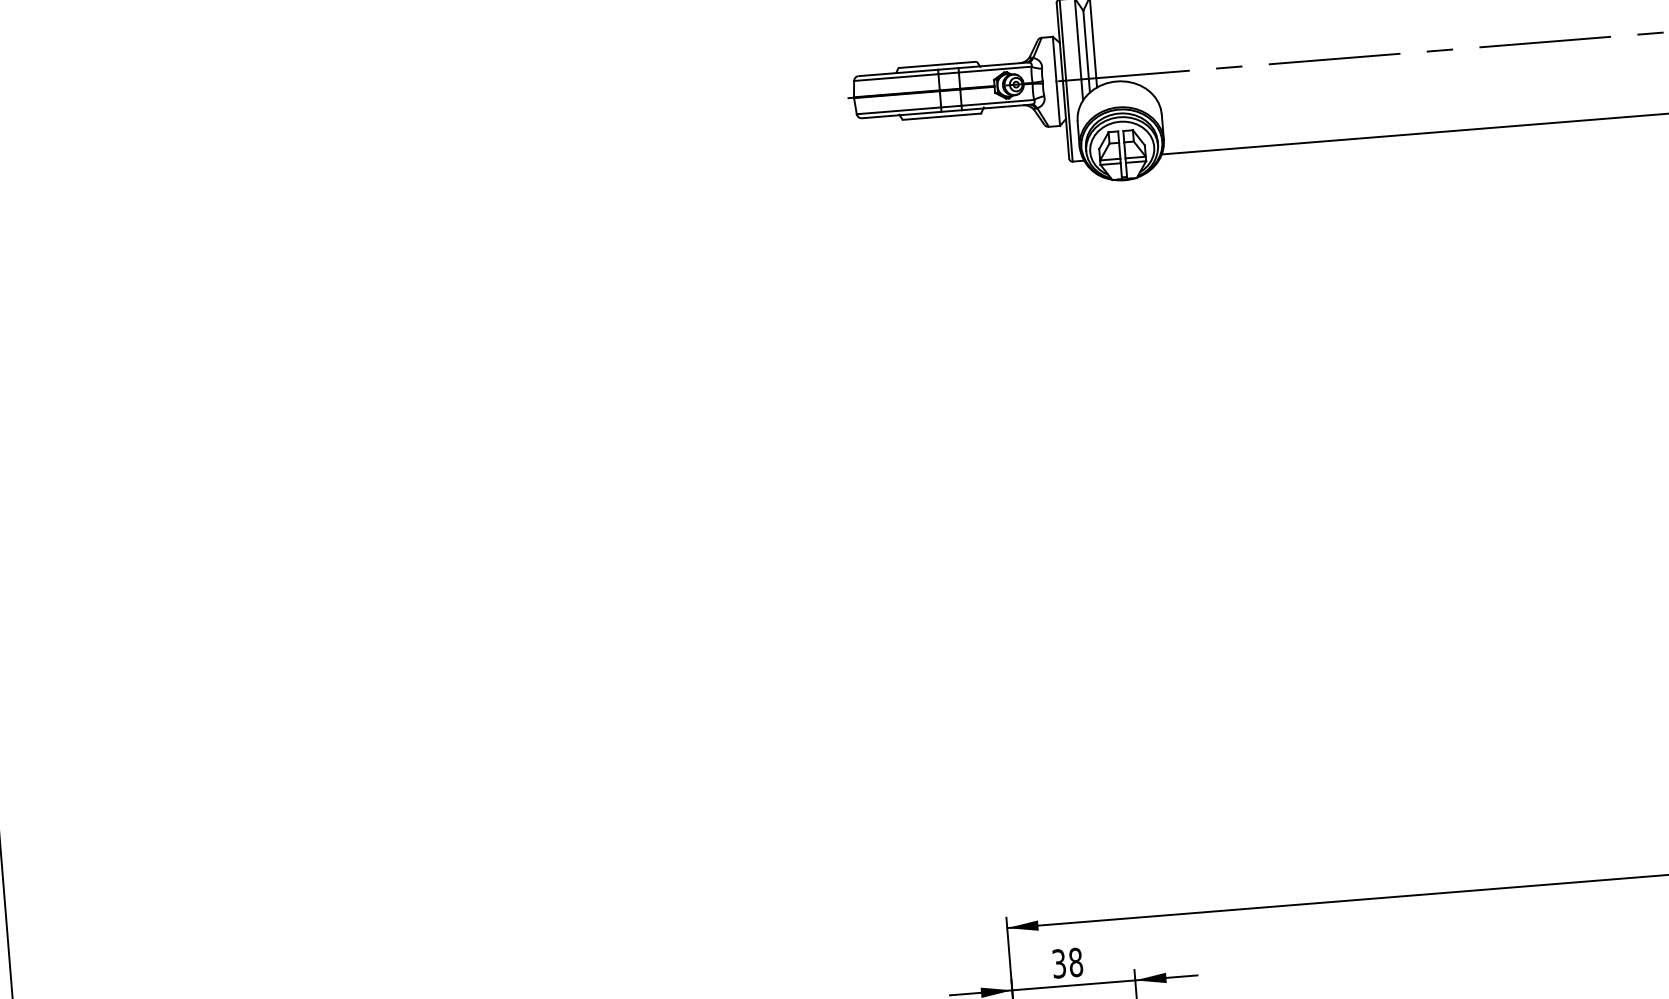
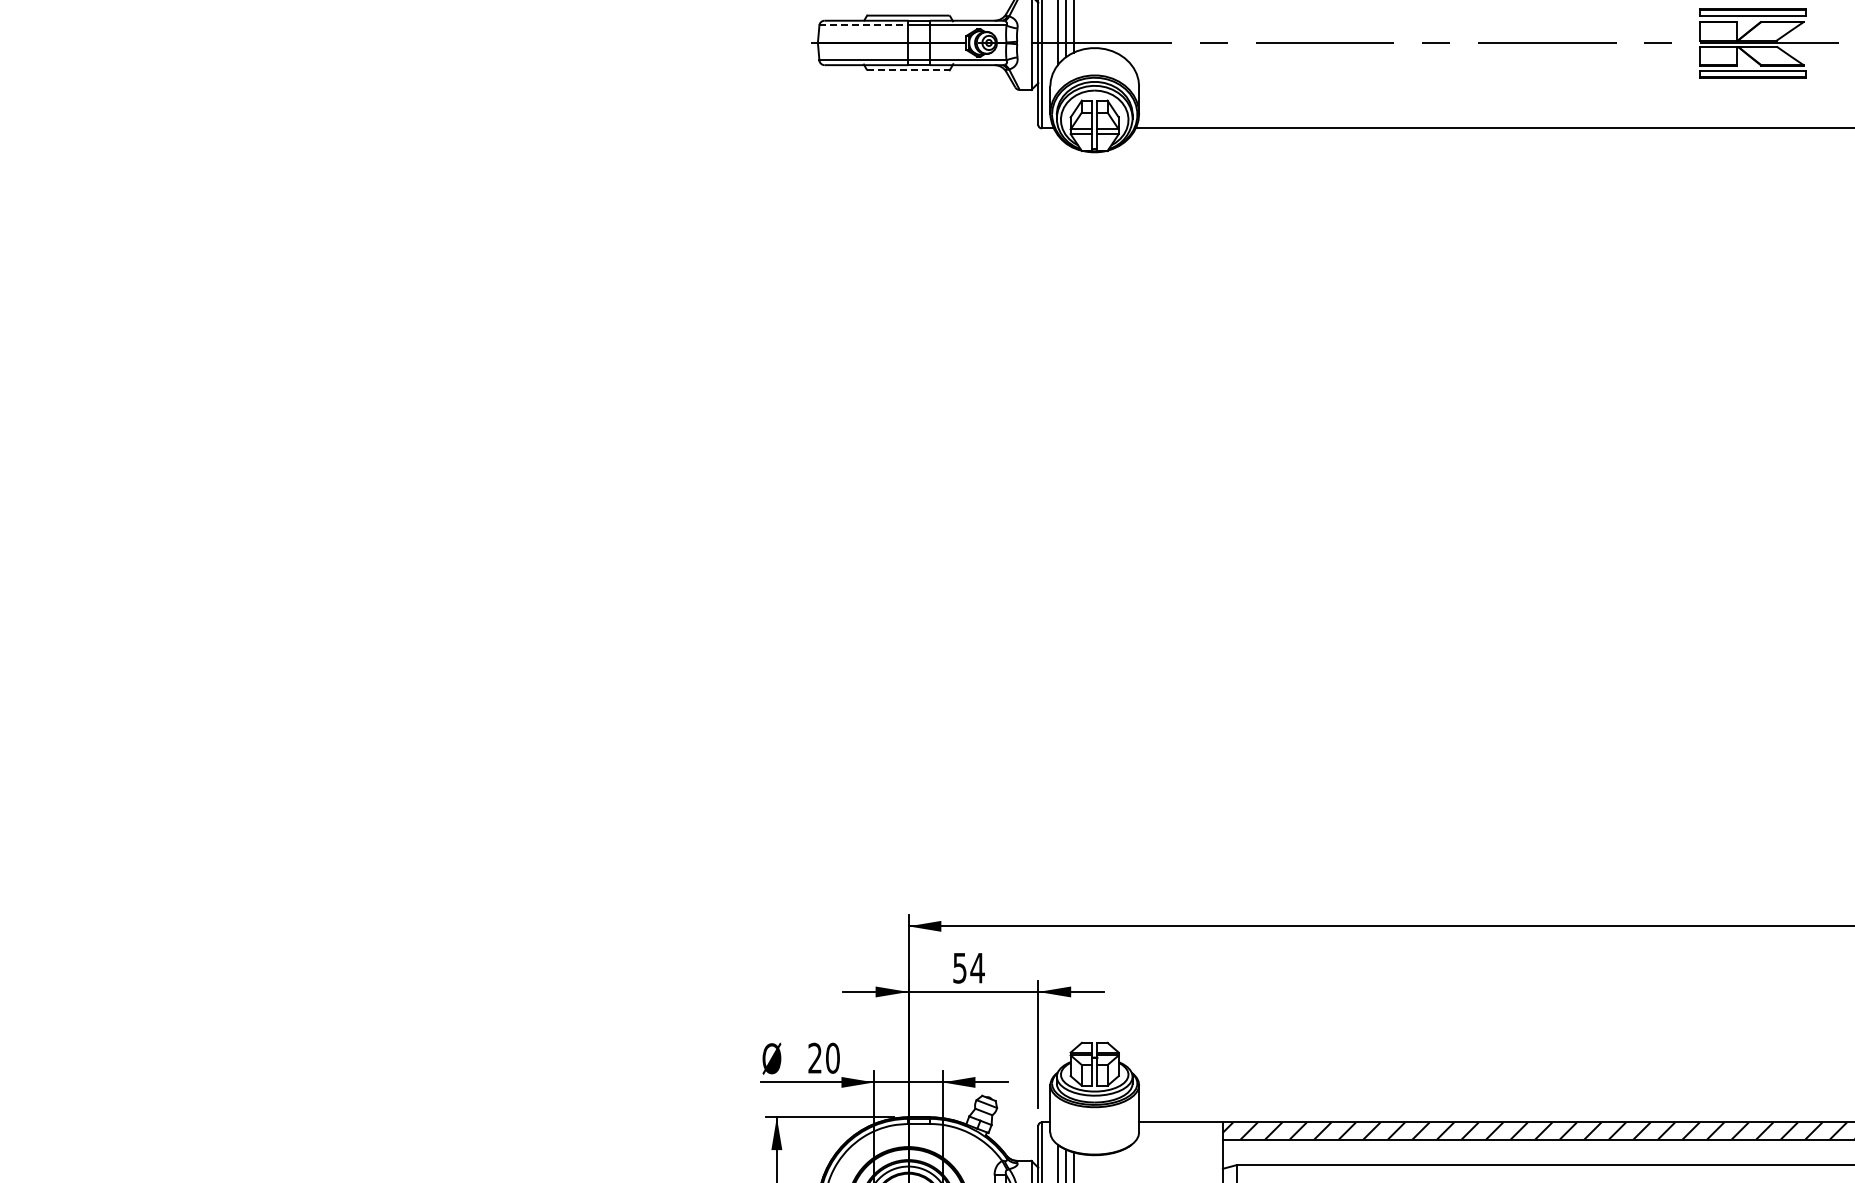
line: (895, 77) -> (863, 25), solid -> dashed
line: (941, 116) -> (908, 70), solid -> dashed
text: (1067, 962) -> (968, 967), 38 -> 54

